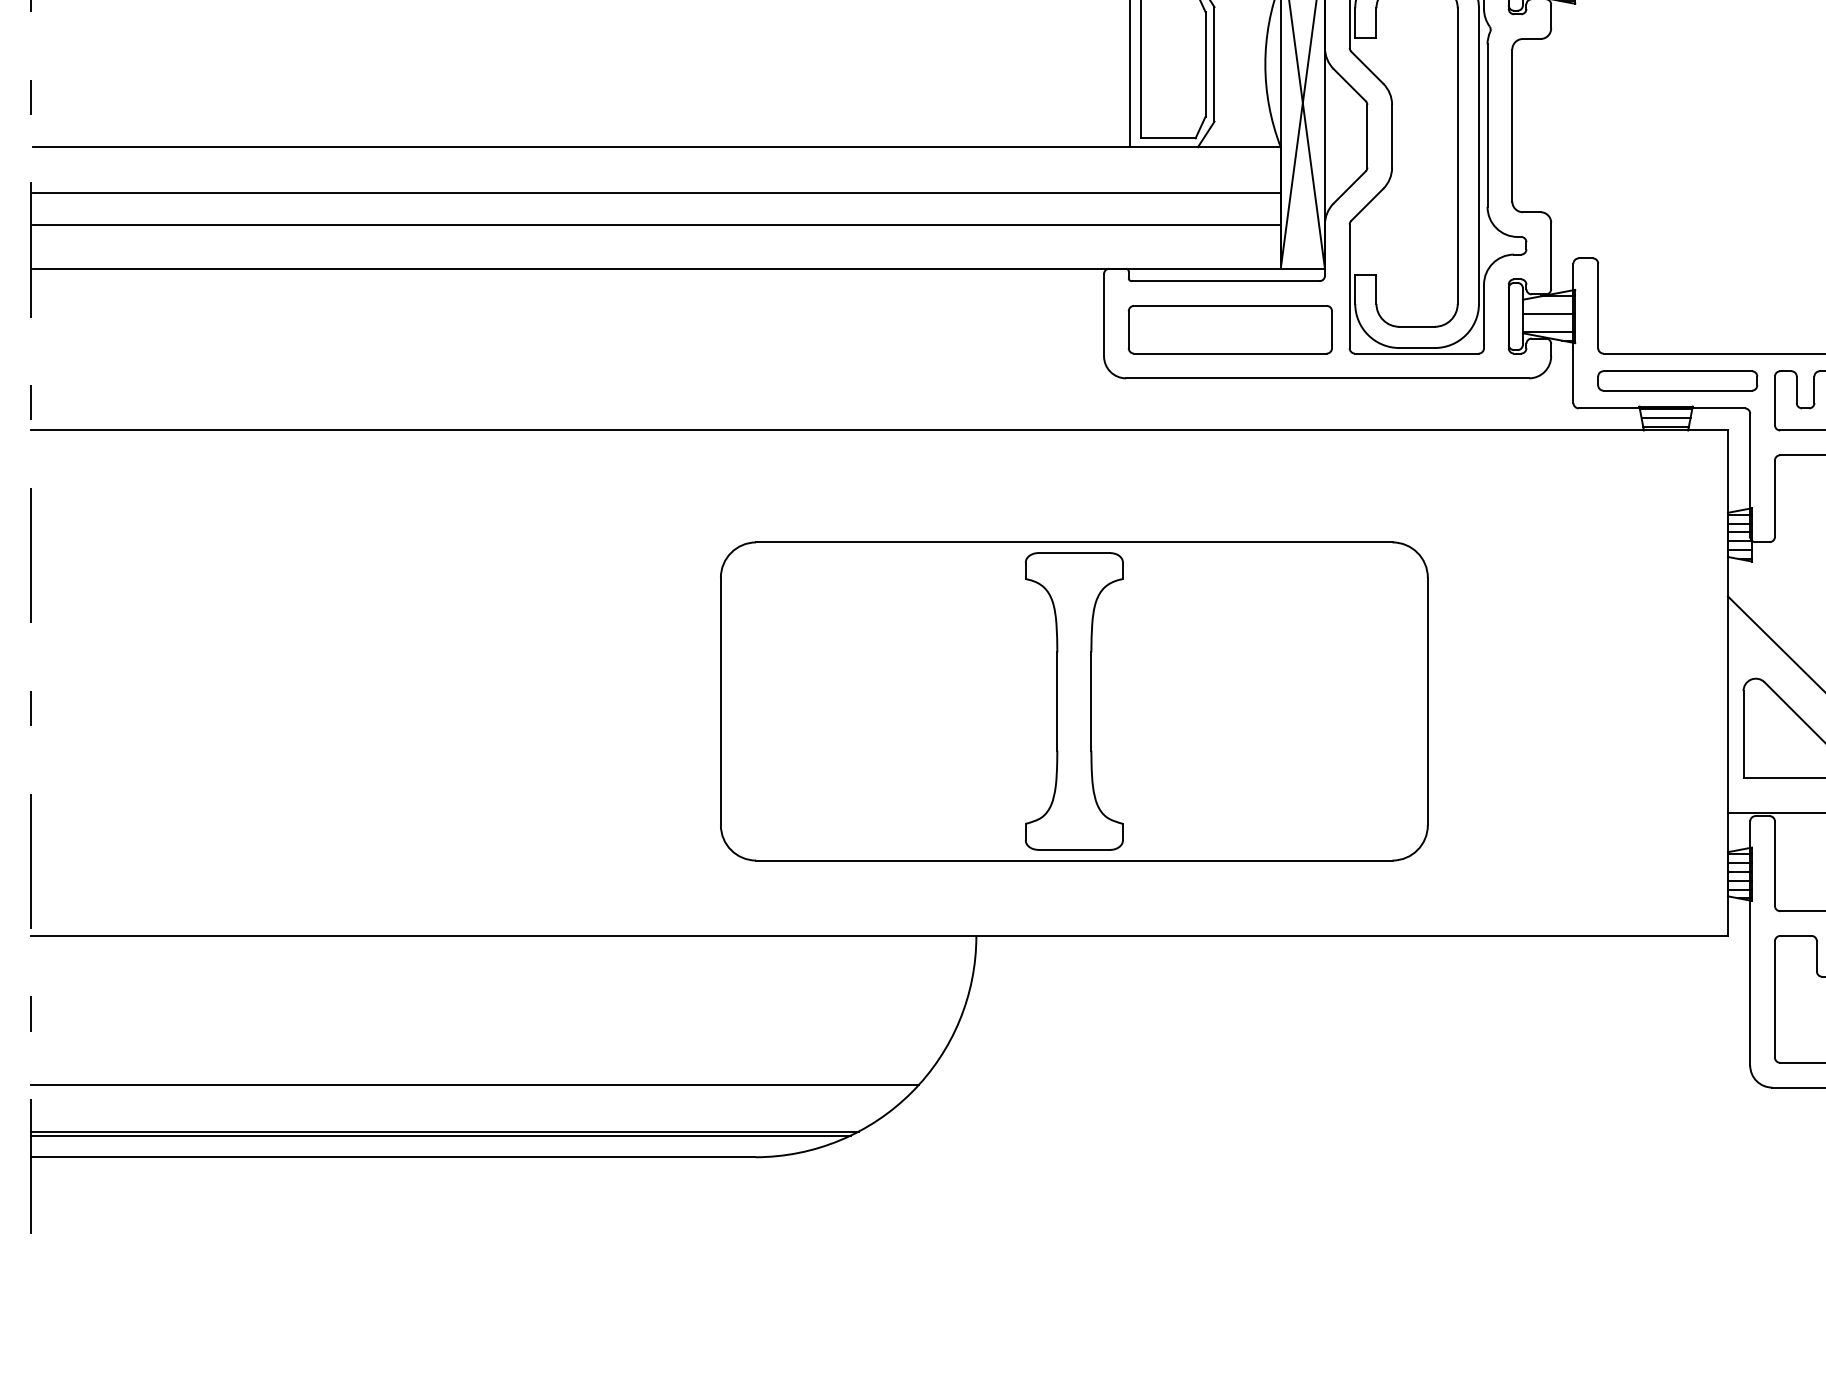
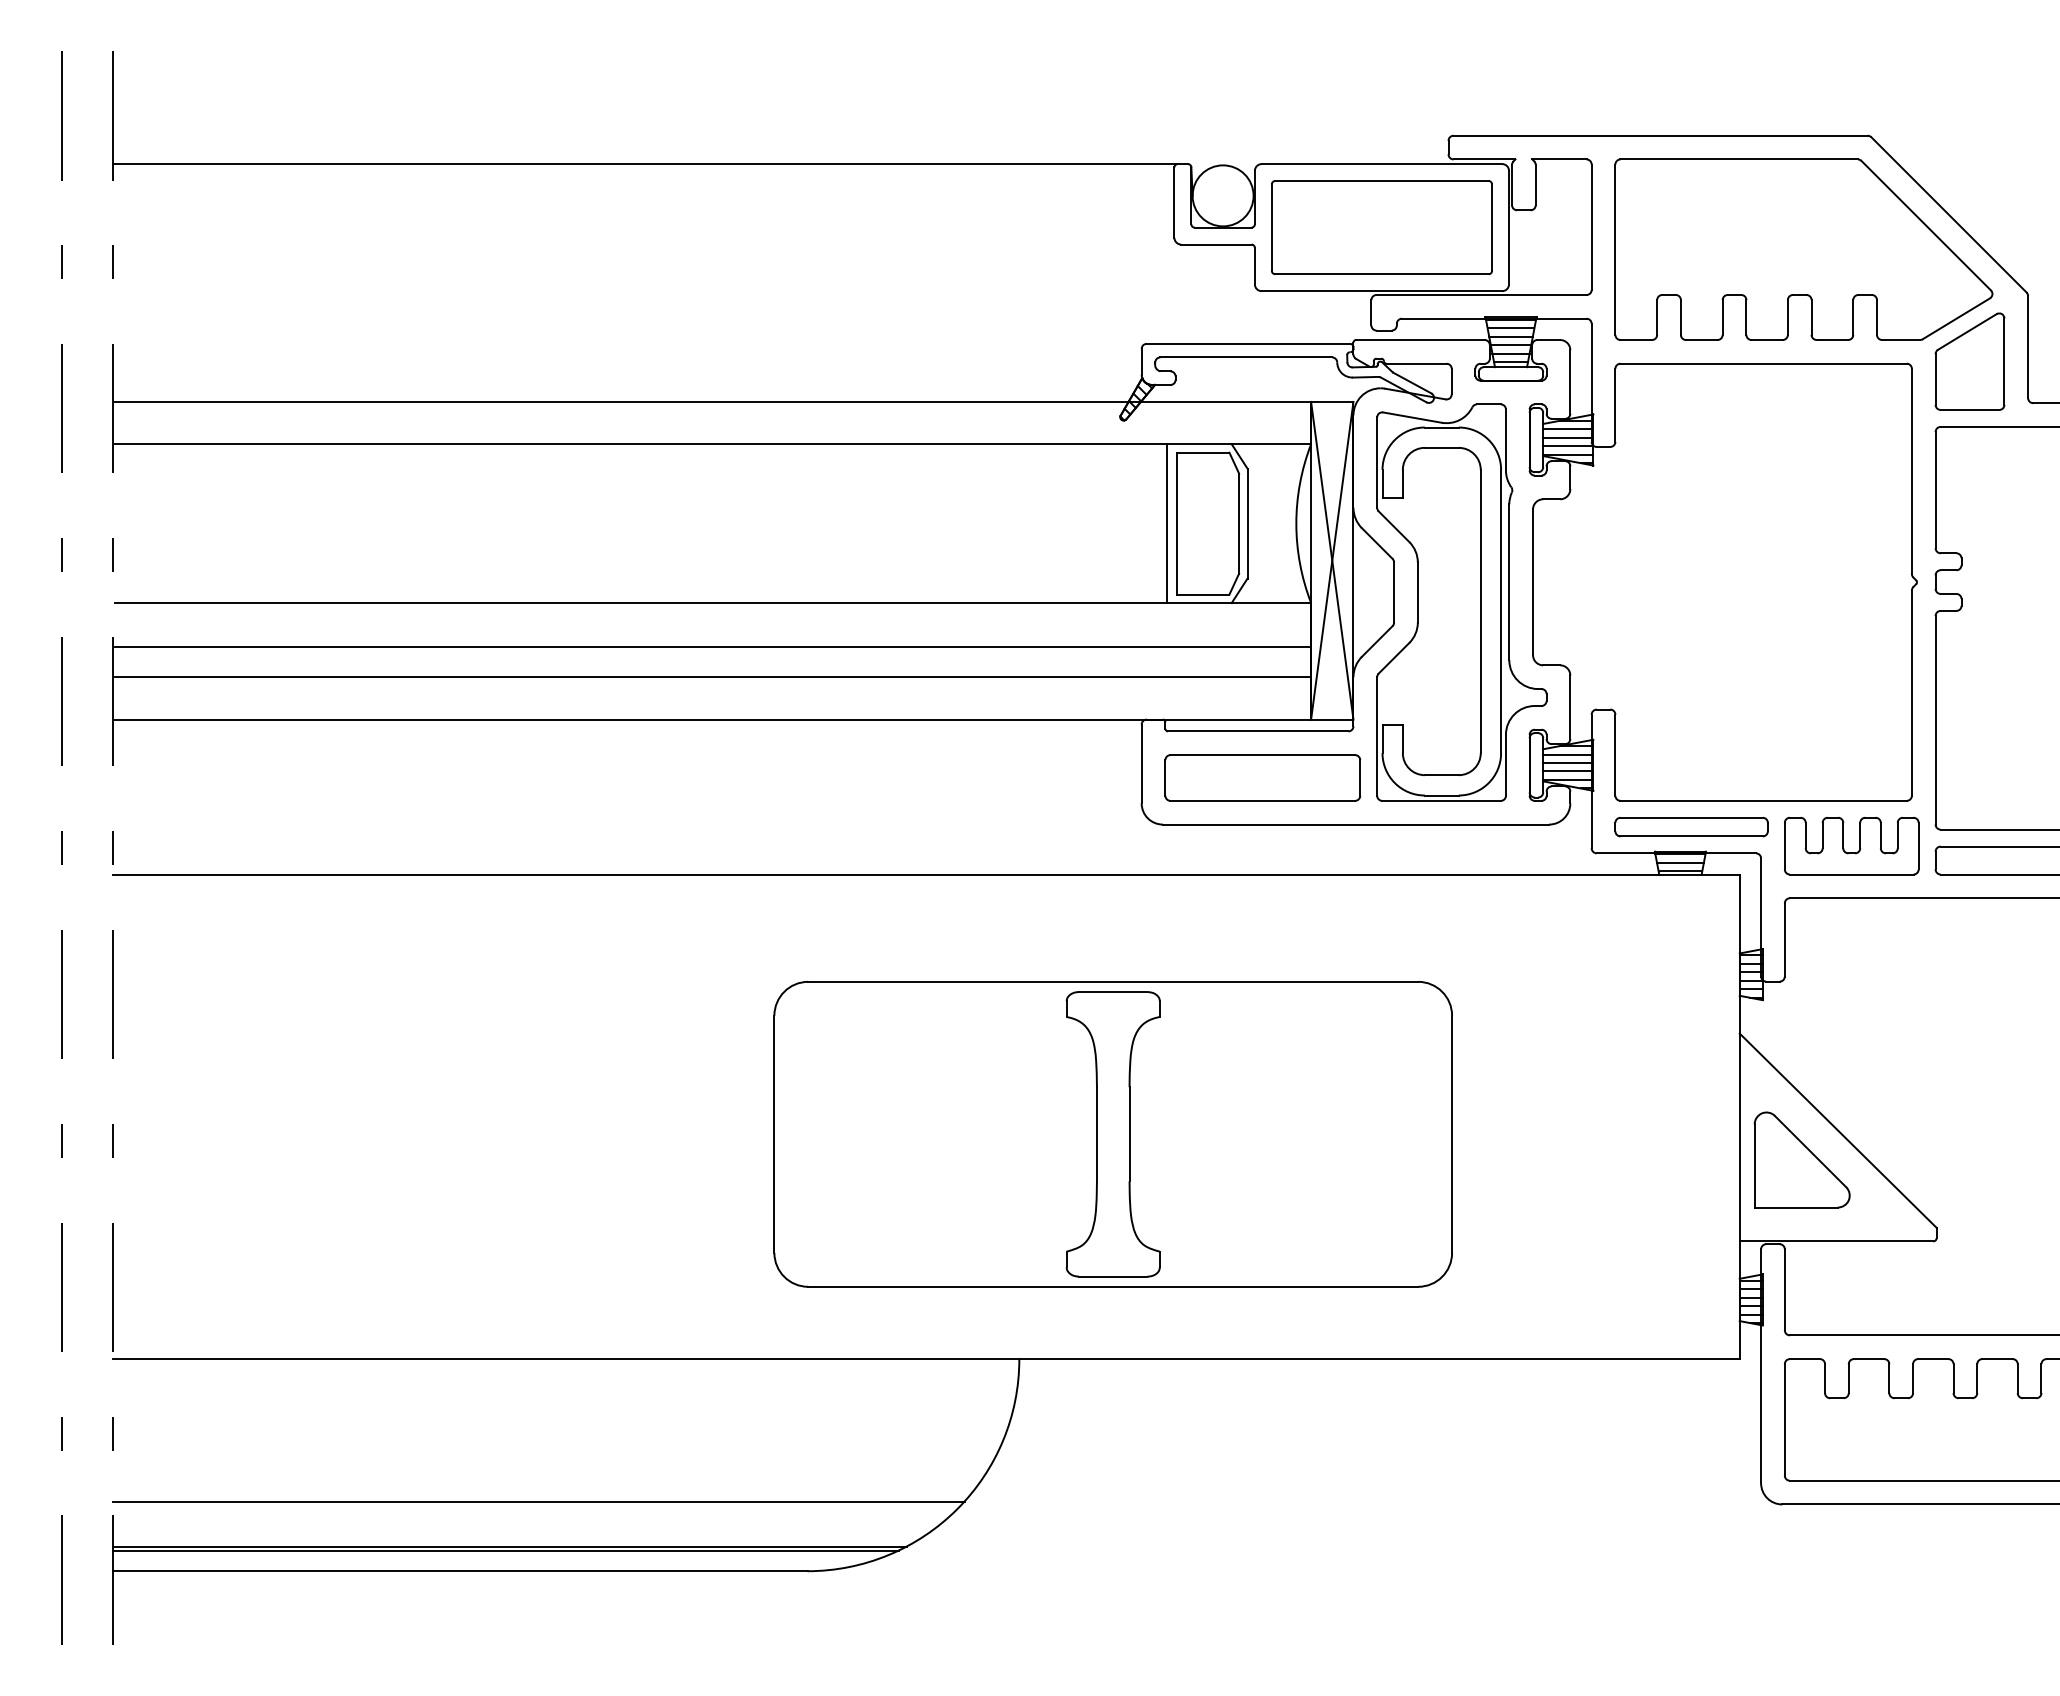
line: (1549, 305) -> (1568, 754), added
line: (1549, 322) -> (1568, 771), added

